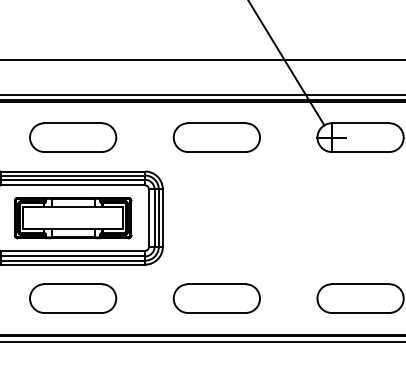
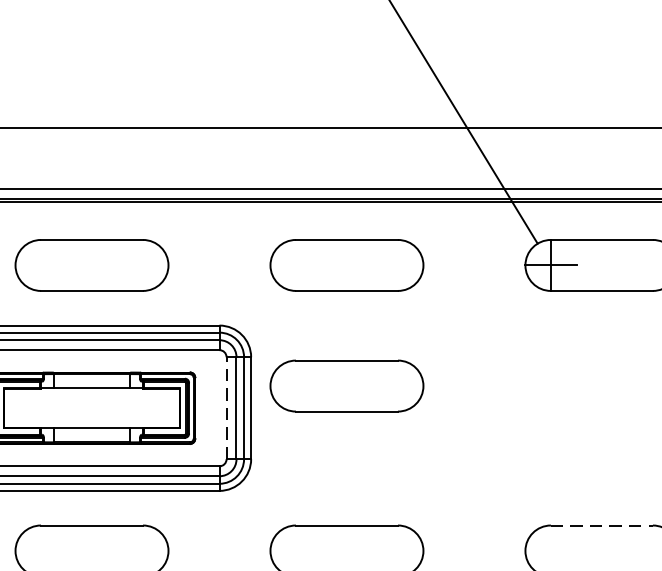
part: (216, 205) -> (346, 385), added
line: (149, 218) -> (227, 408), solid -> dashed
line: (360, 284) -> (601, 525), solid -> dashed

